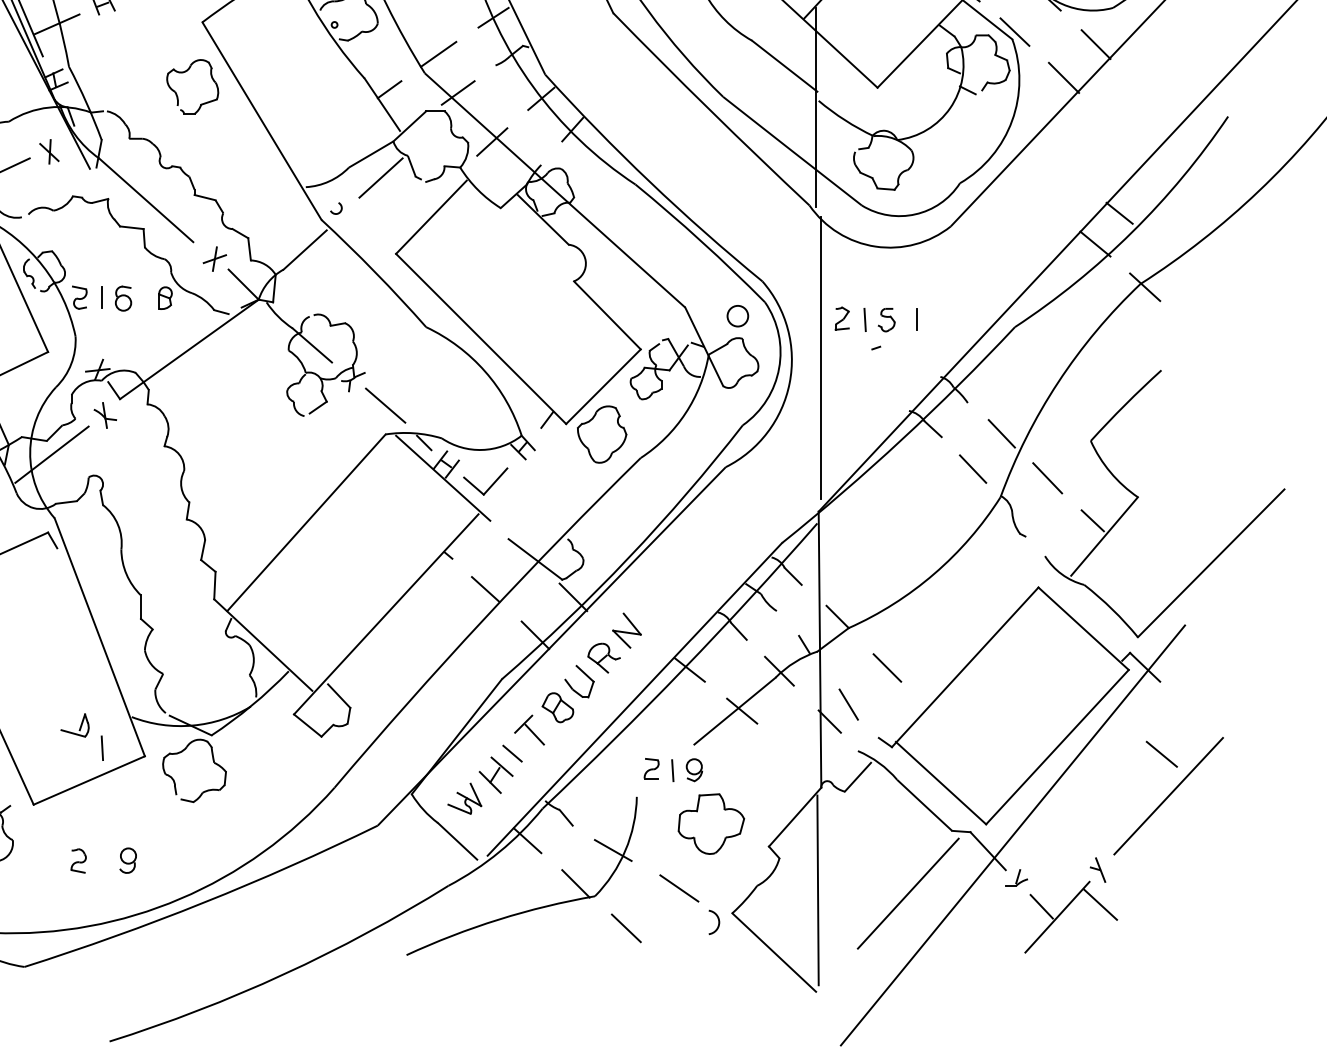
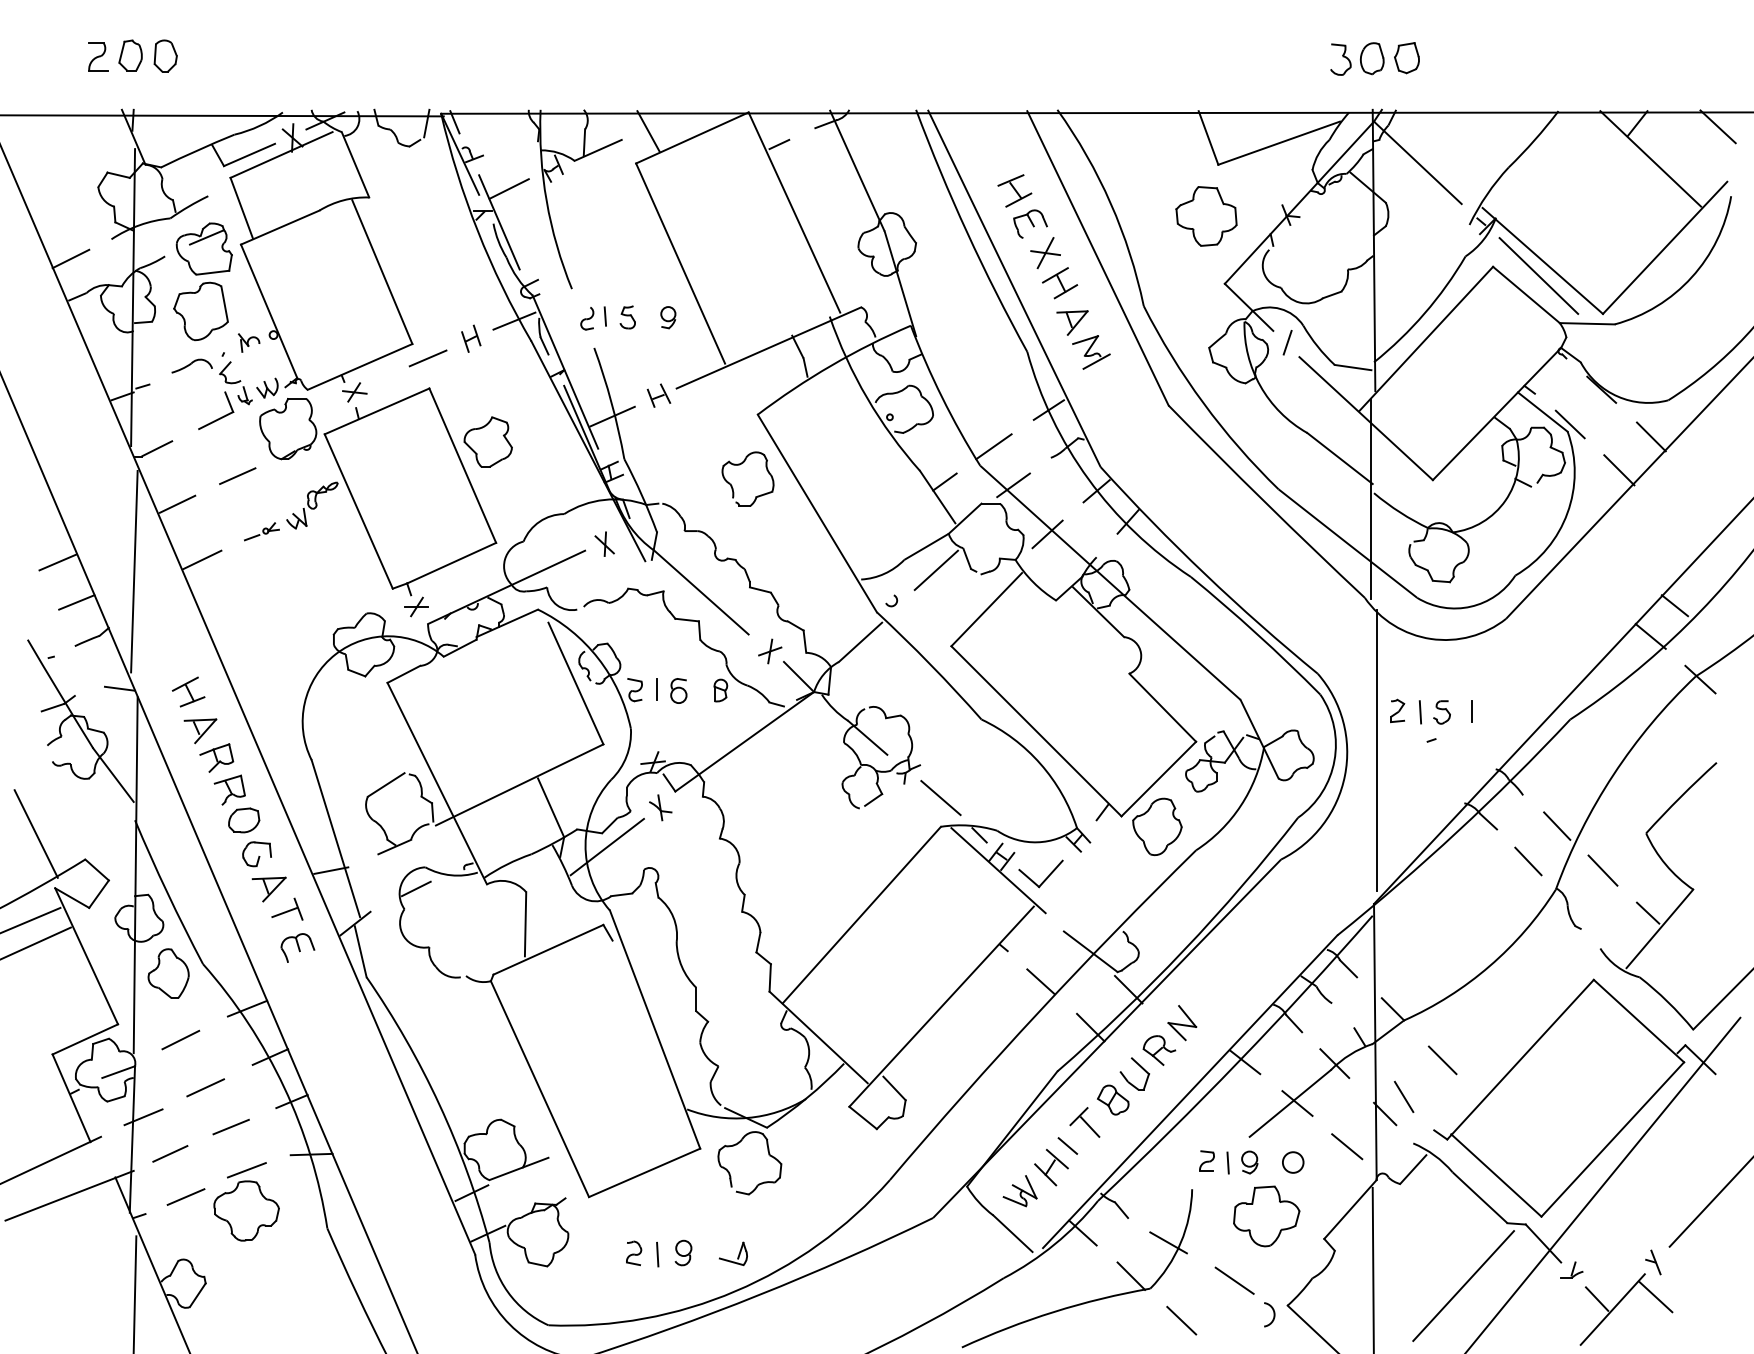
circle: (738, 316) -> (1293, 1162), moved
part: (75, 725) -> (733, 1253), moved
line: (102, 748) -> (657, 1254), moved
line: (1162, 754) -> (1347, 1146), moved

